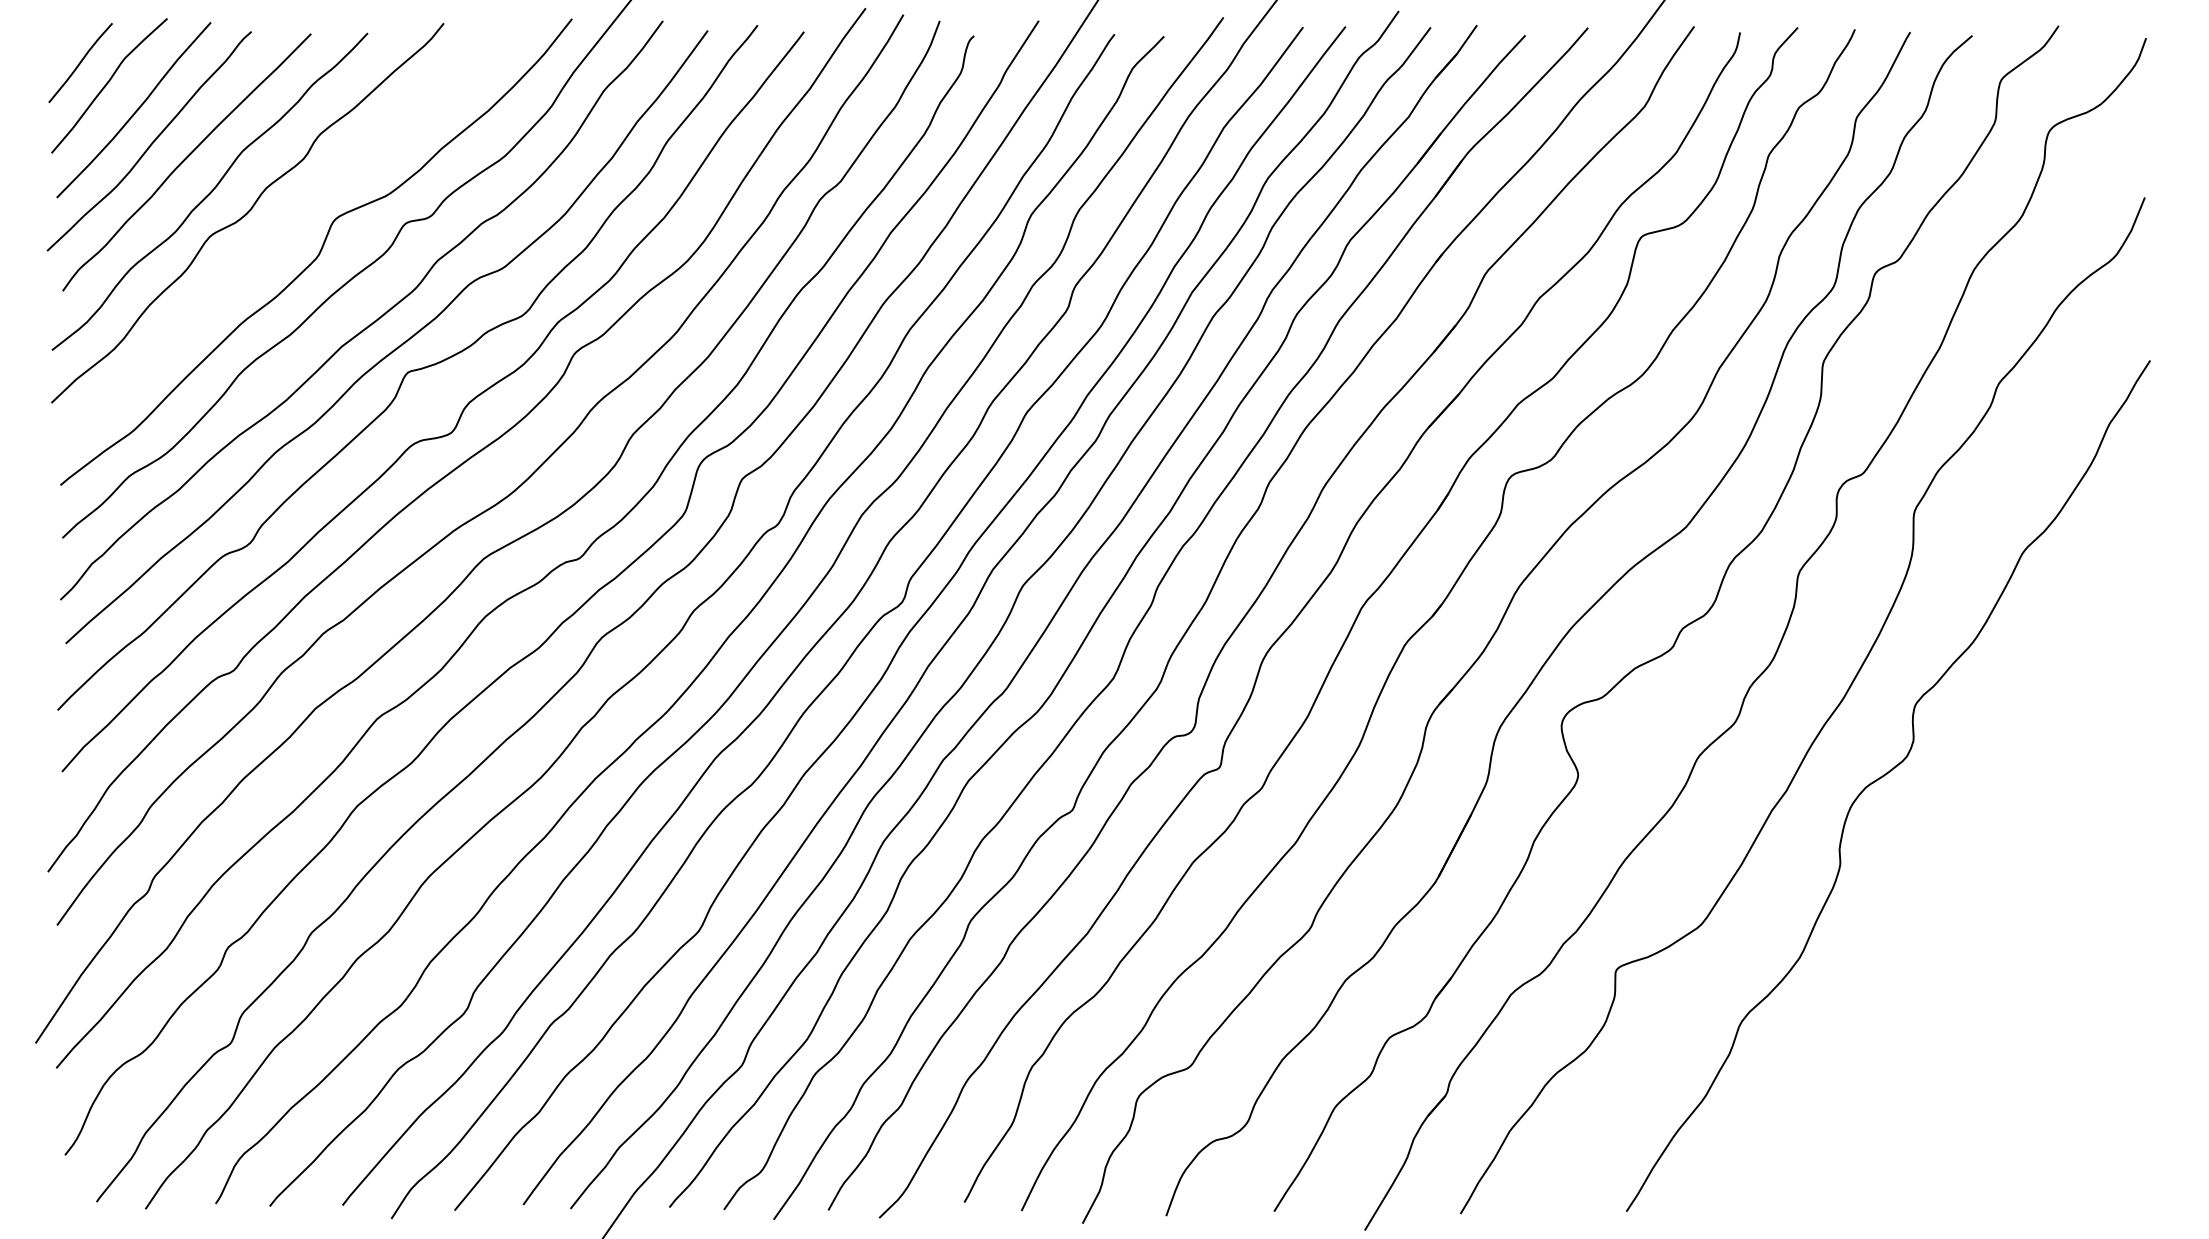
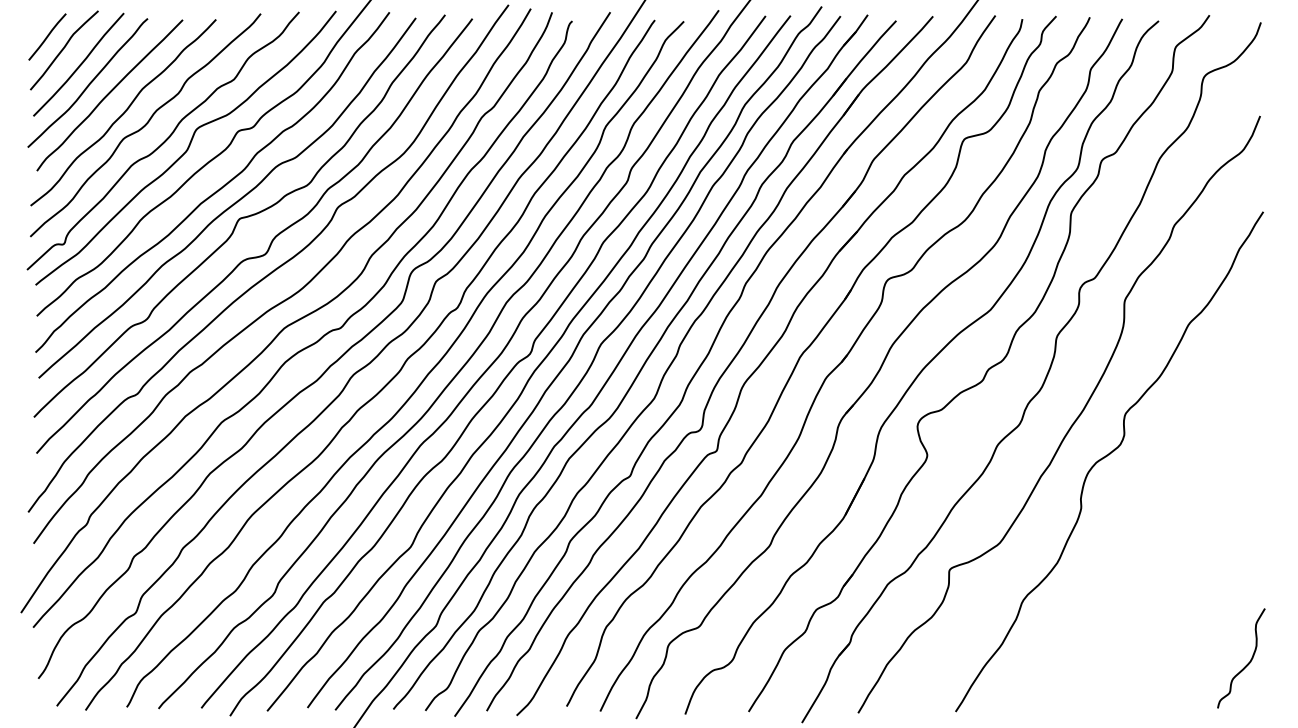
curve: (278, 240) -> (163, 141), added
curve: (2123, 1129) -> (1247, 663), added

